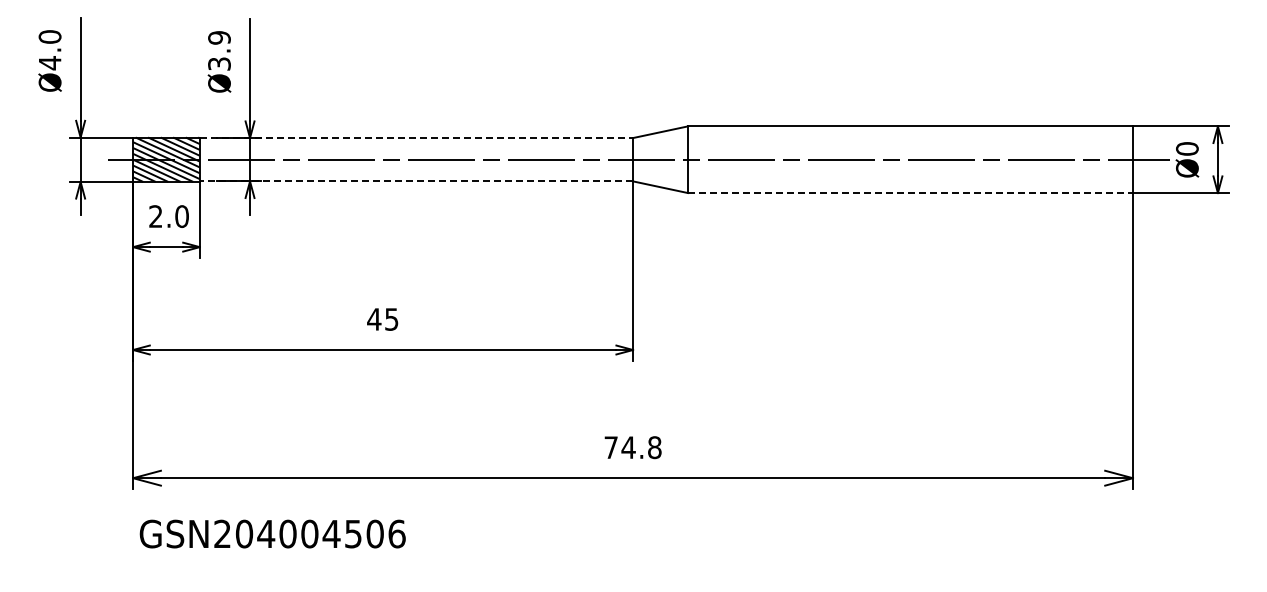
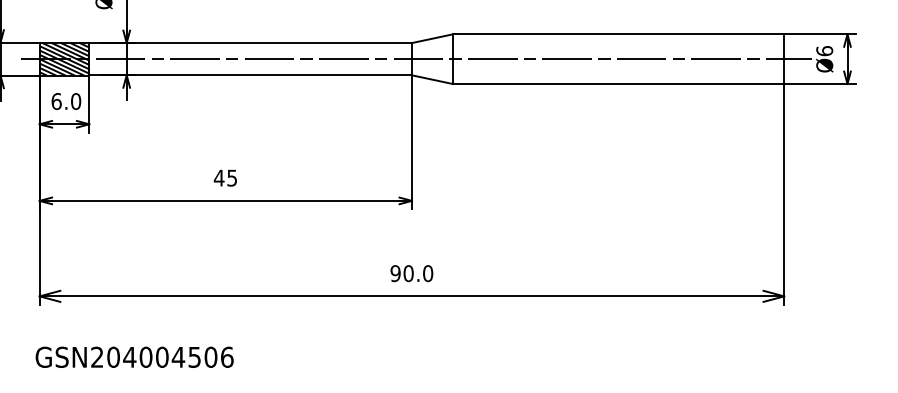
line: (416, 138) -> (250, 43), dashed -> solid
text: (1187, 148) -> (824, 50), Ø0 -> Ø6
line: (416, 181) -> (250, 75), dashed -> solid
line: (910, 193) -> (618, 84), dashed -> solid
text: (155, 216) -> (56, 101), 2.0 -> 6.0
text: (632, 447) -> (411, 273), 74.8 -> 90.0
text: (272, 533) -> (134, 356), moved

